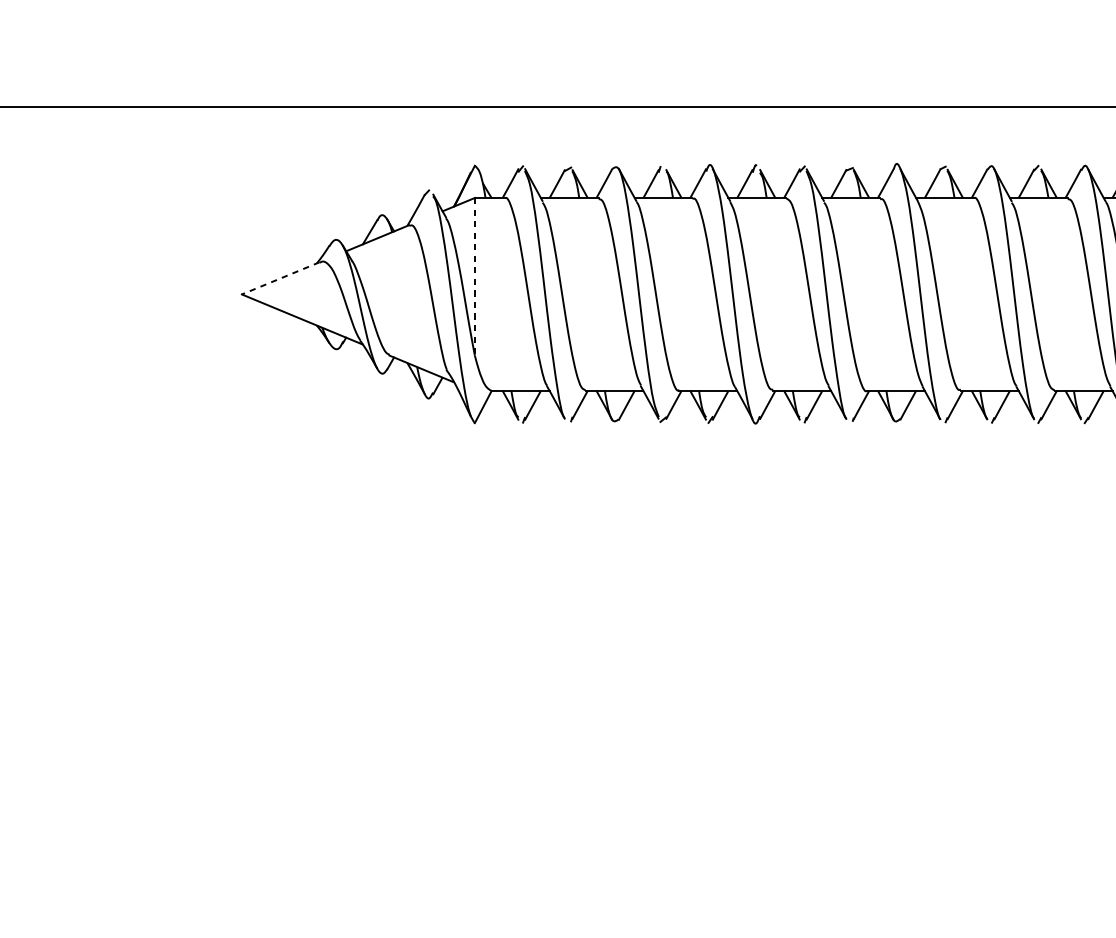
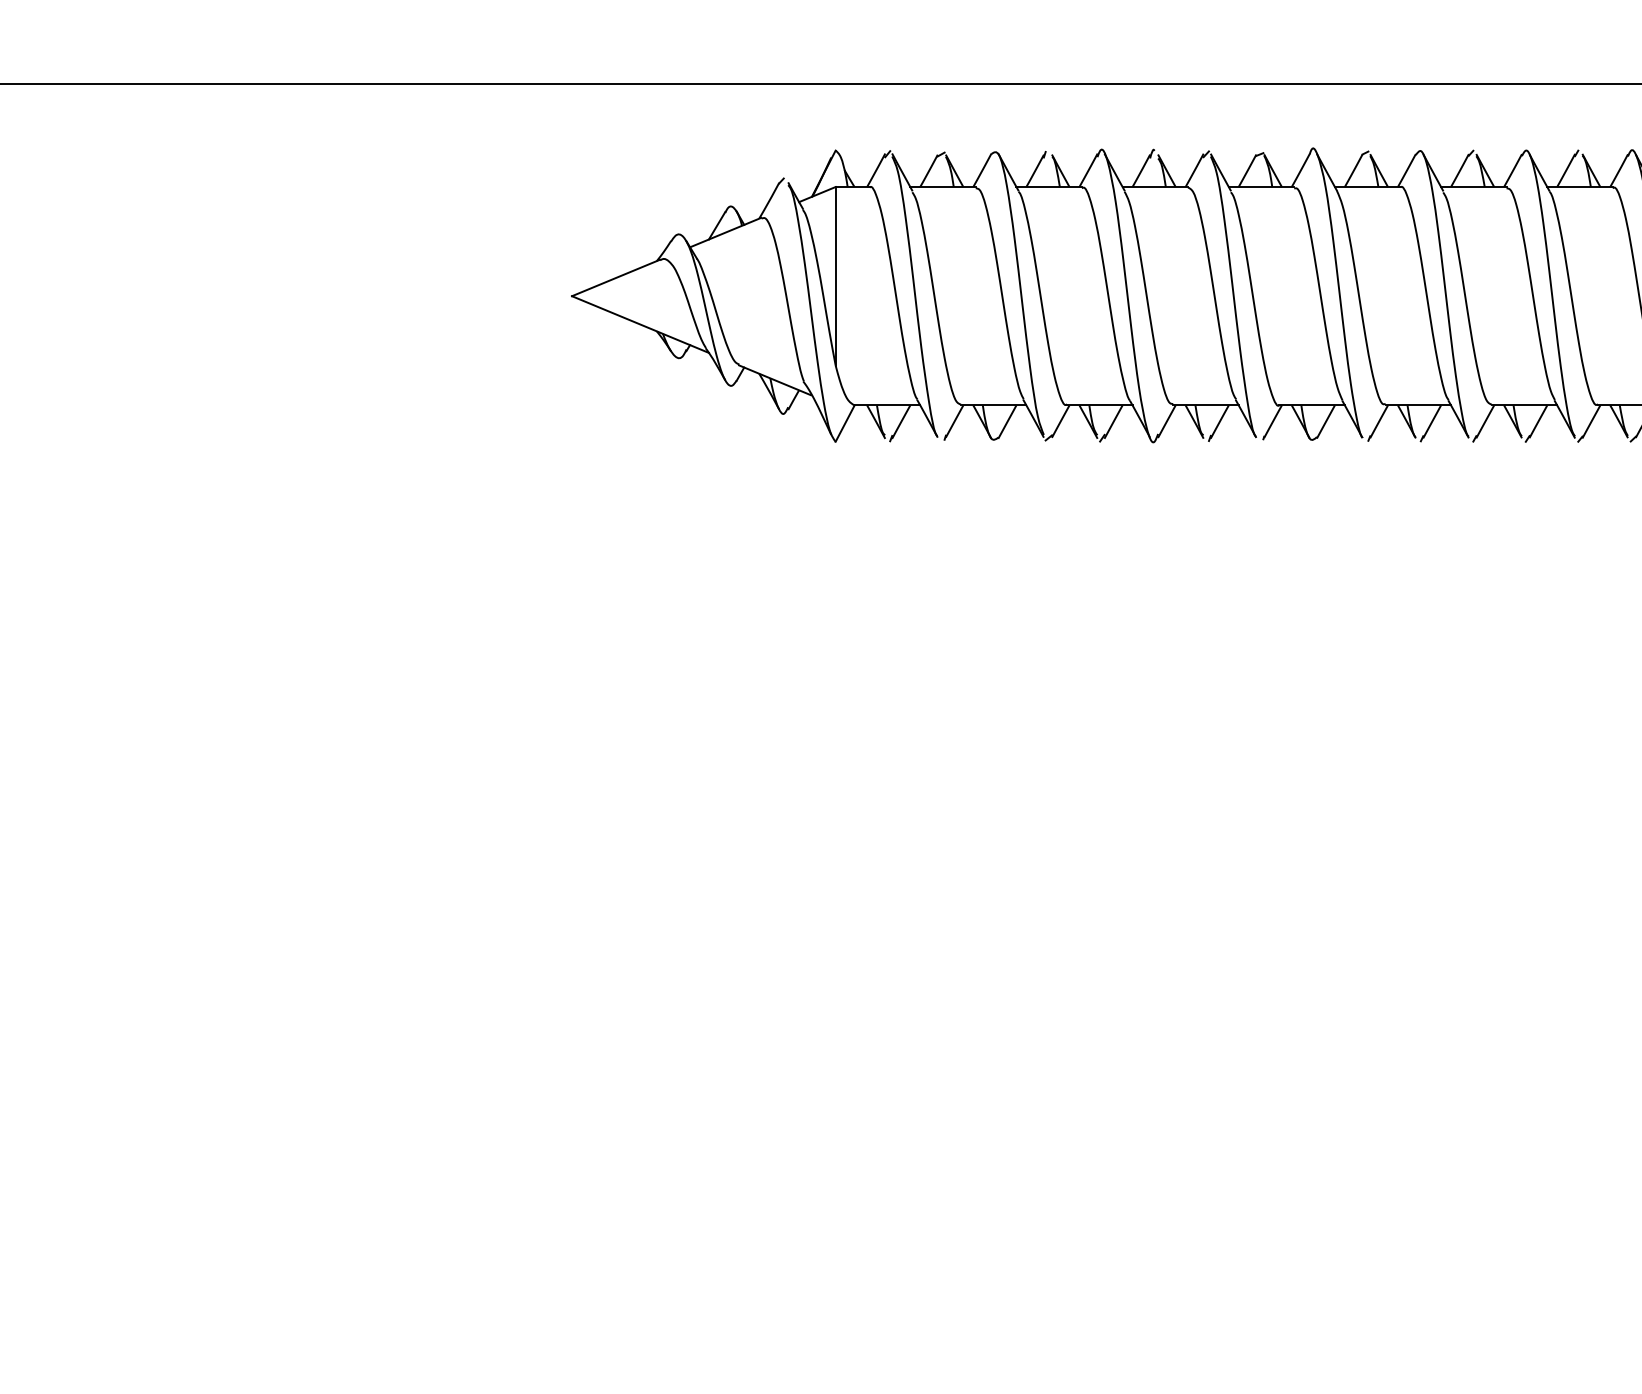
line: (474, 277) -> (835, 276), dashed -> solid
line: (280, 278) -> (615, 278), dashed -> solid

